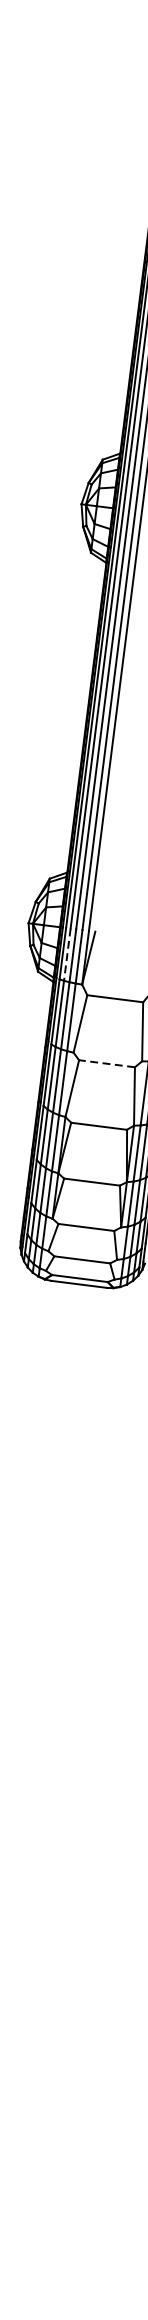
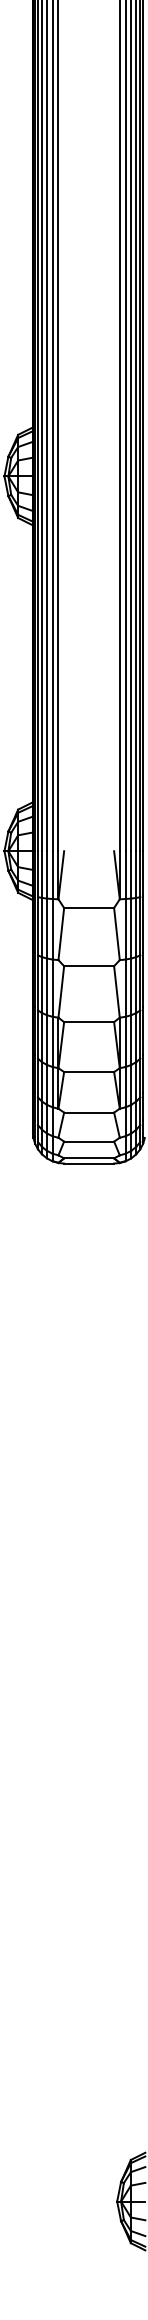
line: (67, 955) -> (42, 875), dashed -> solid
line: (107, 1064) -> (89, 966), dashed -> solid

